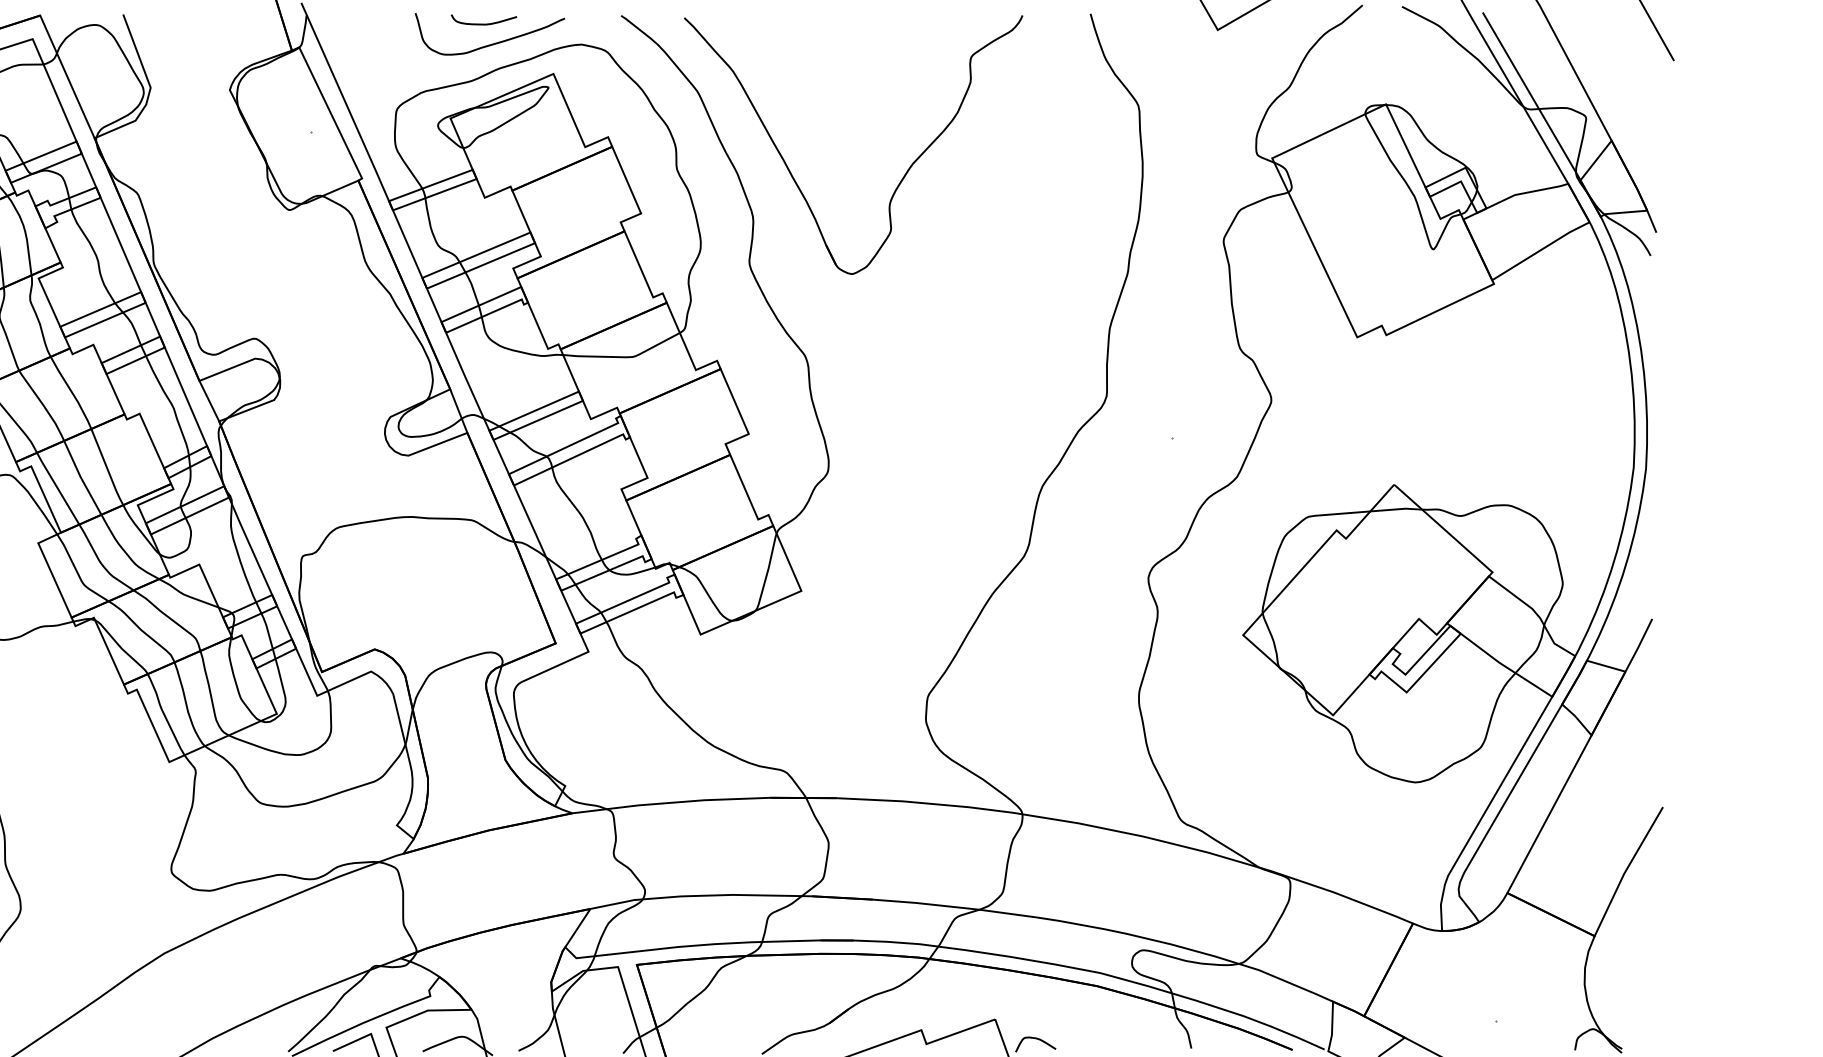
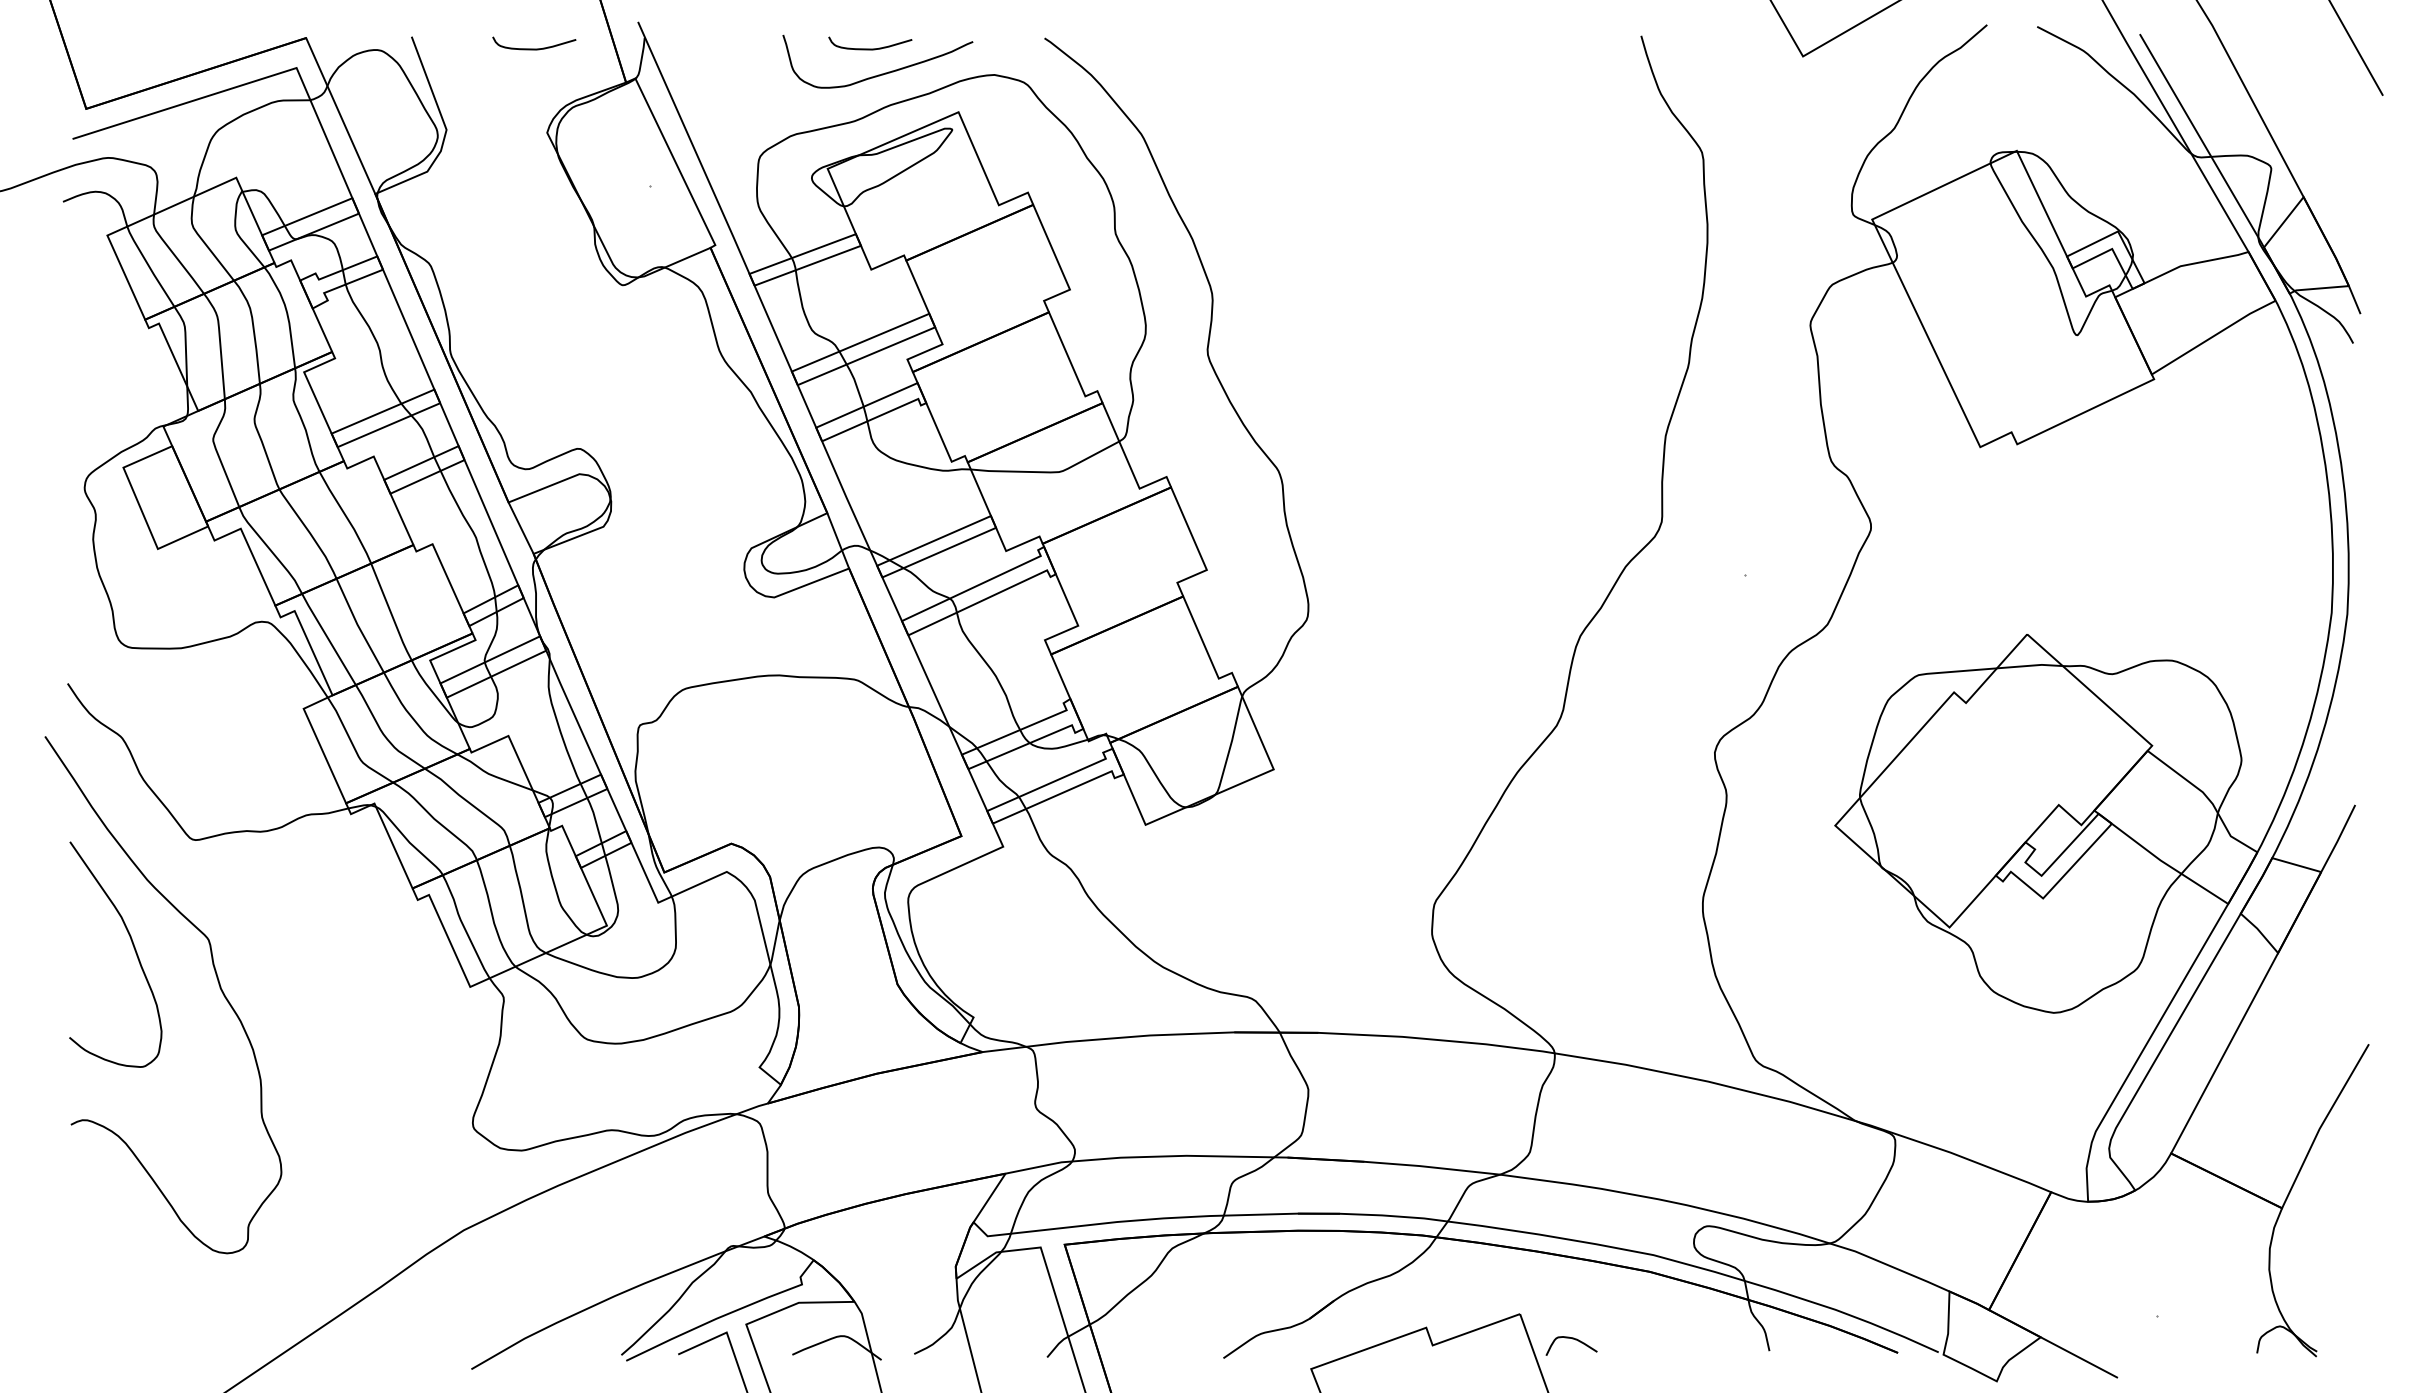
curve: (219, 23) -> (534, 48), added
part: (901, 178) -> (1401, 245), removed

